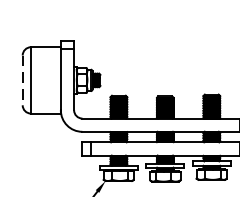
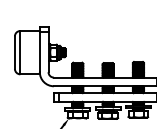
line: (22, 81) -> (14, 53), dashed -> solid

